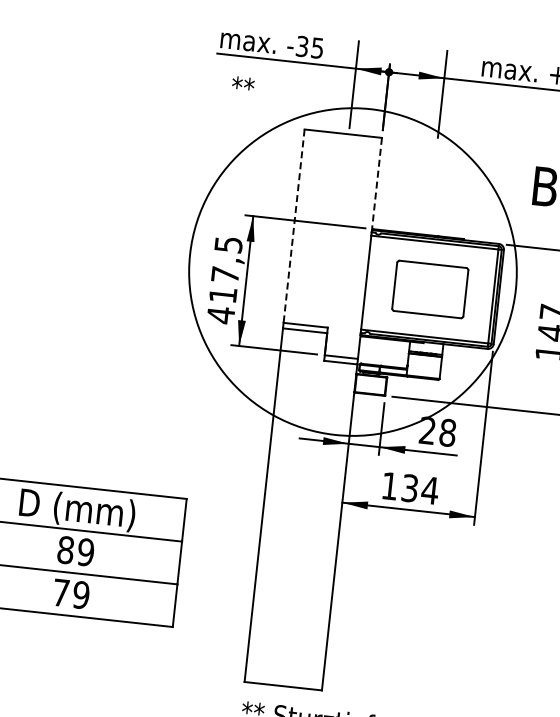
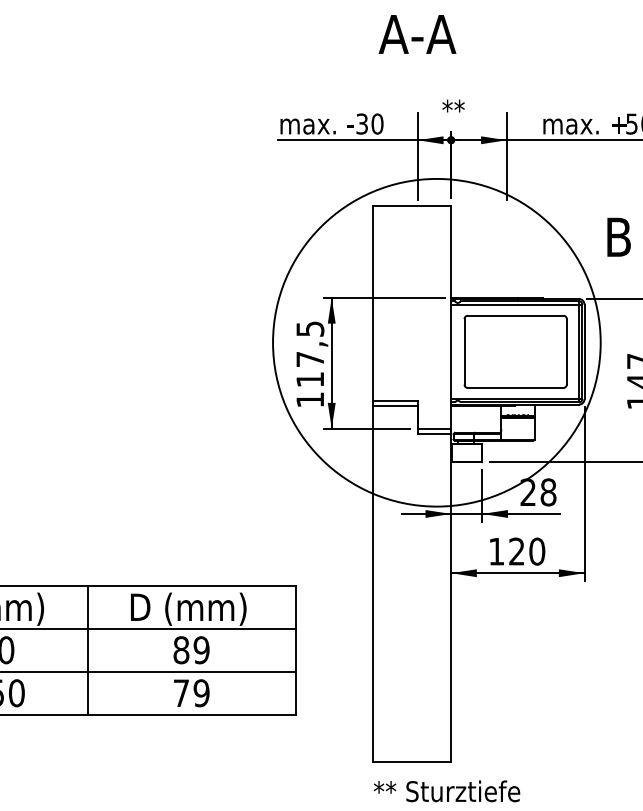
text: (317, 47) -> (377, 123), 35 -> 30
text: (243, 82) -> (453, 105), moved
line: (377, 184) -> (451, 253), dashed -> solid
line: (294, 227) -> (373, 304), dashed -> solid
part: (430, 289) -> (515, 351), size x1.43
text: (220, 314) -> (309, 399), 417,5 -> 117,5
text: (420, 489) -> (527, 551), 134 -> 120

